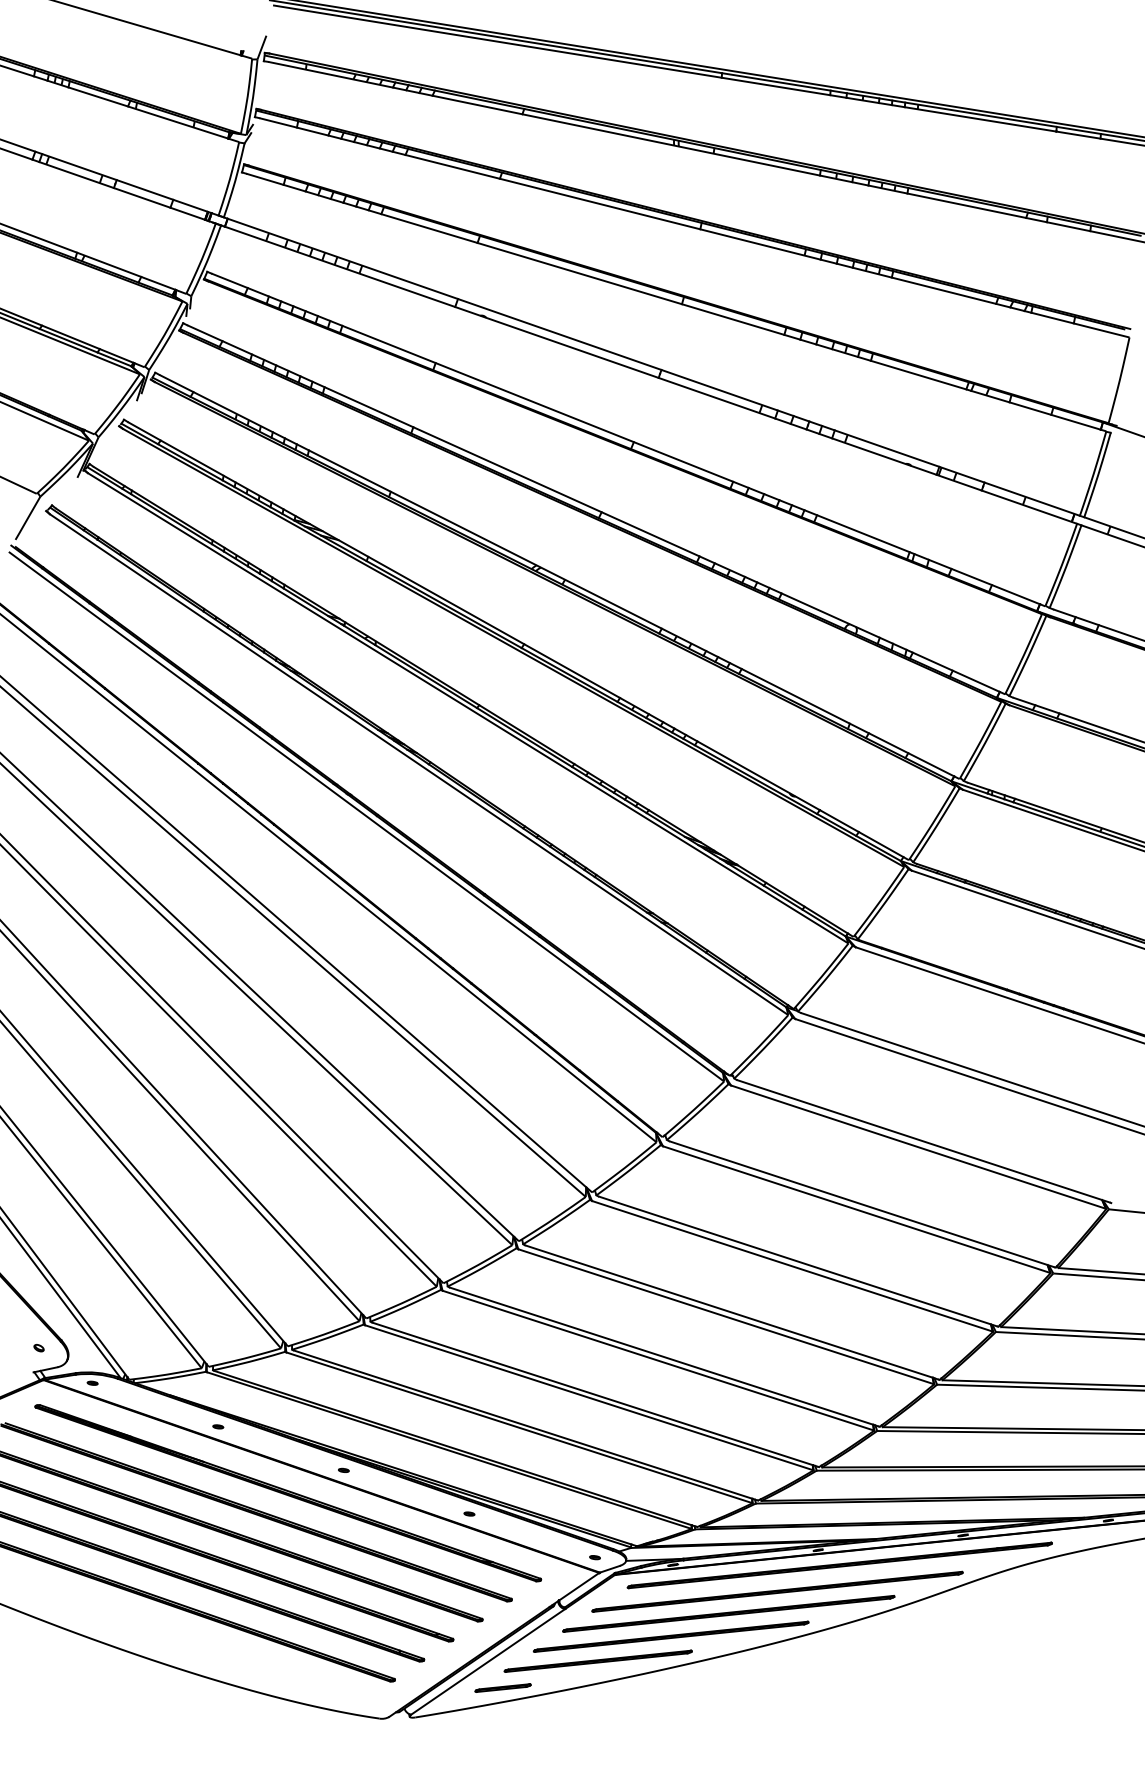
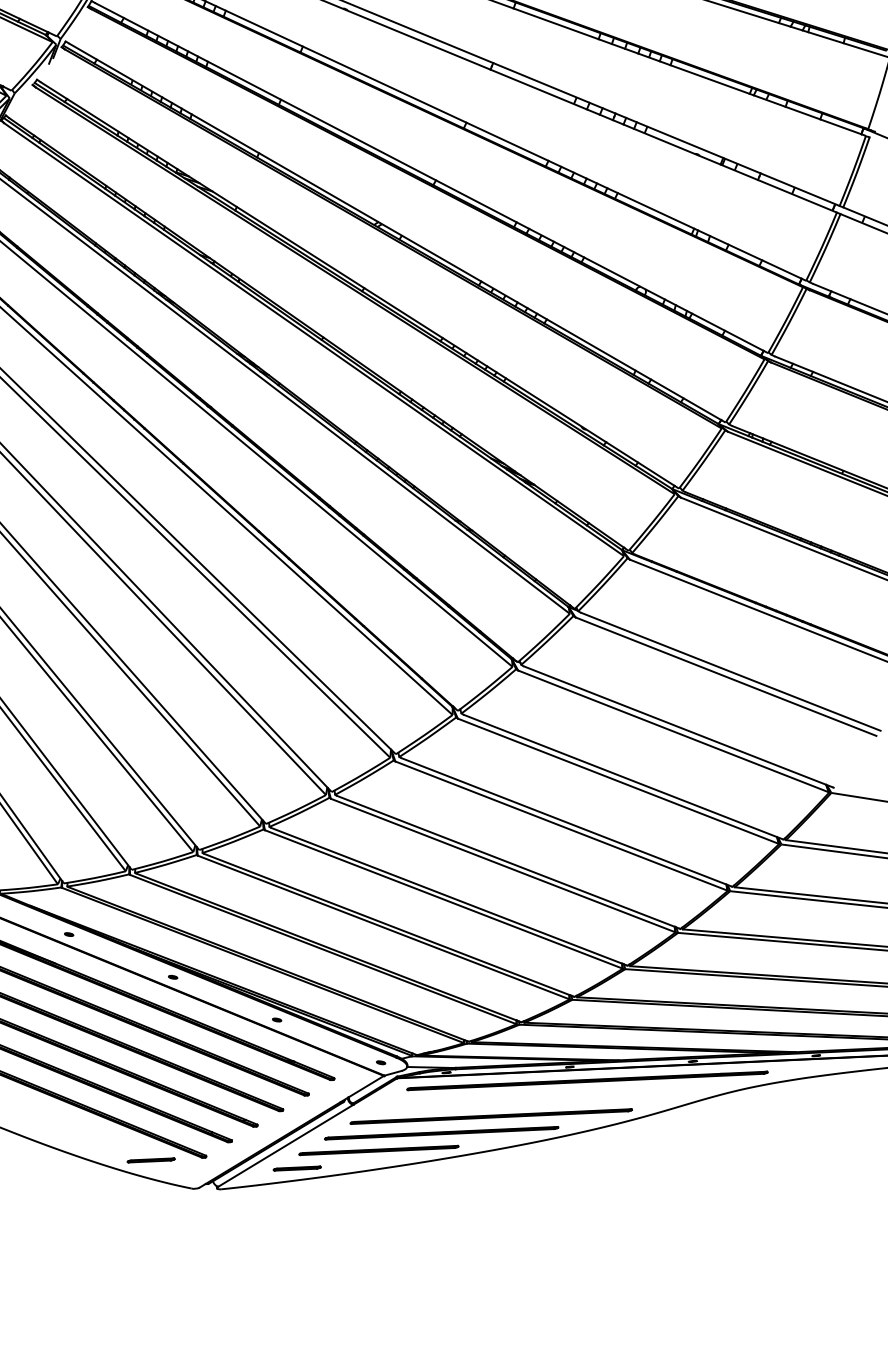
part: (777, 1591) -> (533, 1099), removed
part: (329, 1687) -> (150, 1159), added

